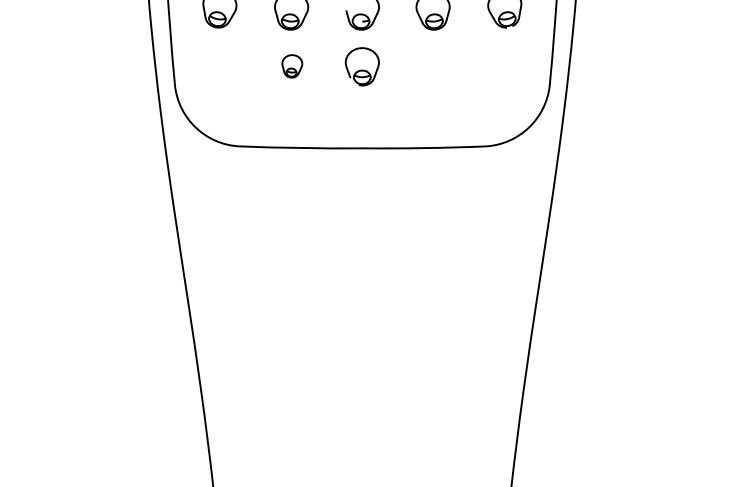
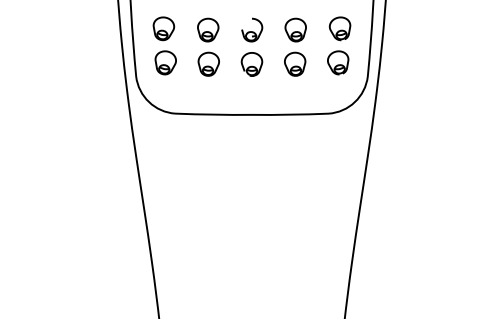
part: (222, 63) -> (165, 62), added
part: (502, 63) -> (338, 62), added
part: (292, 65) -> (208, 63), size x1.67
part: (432, 65) -> (295, 63), added

